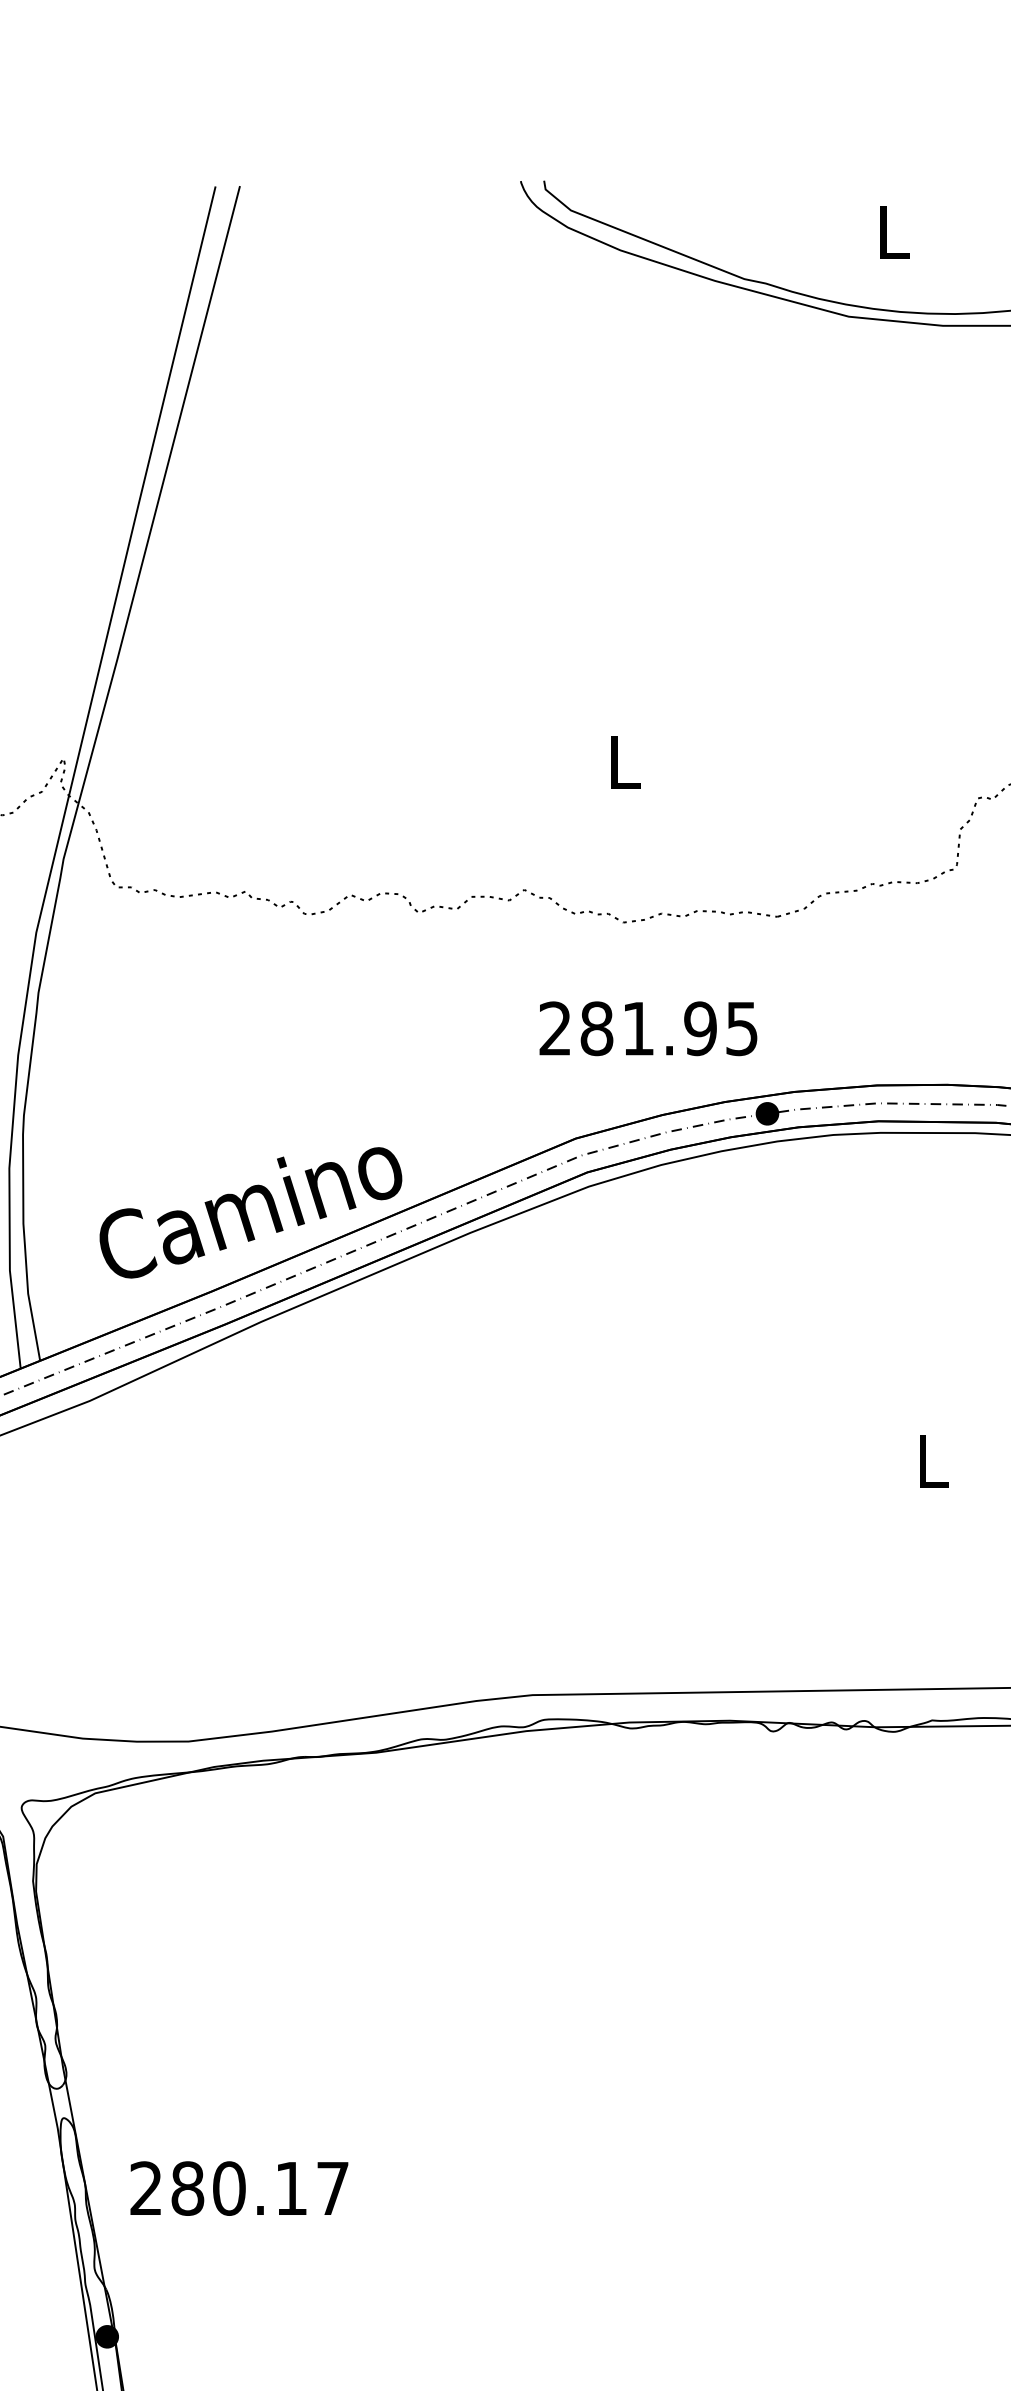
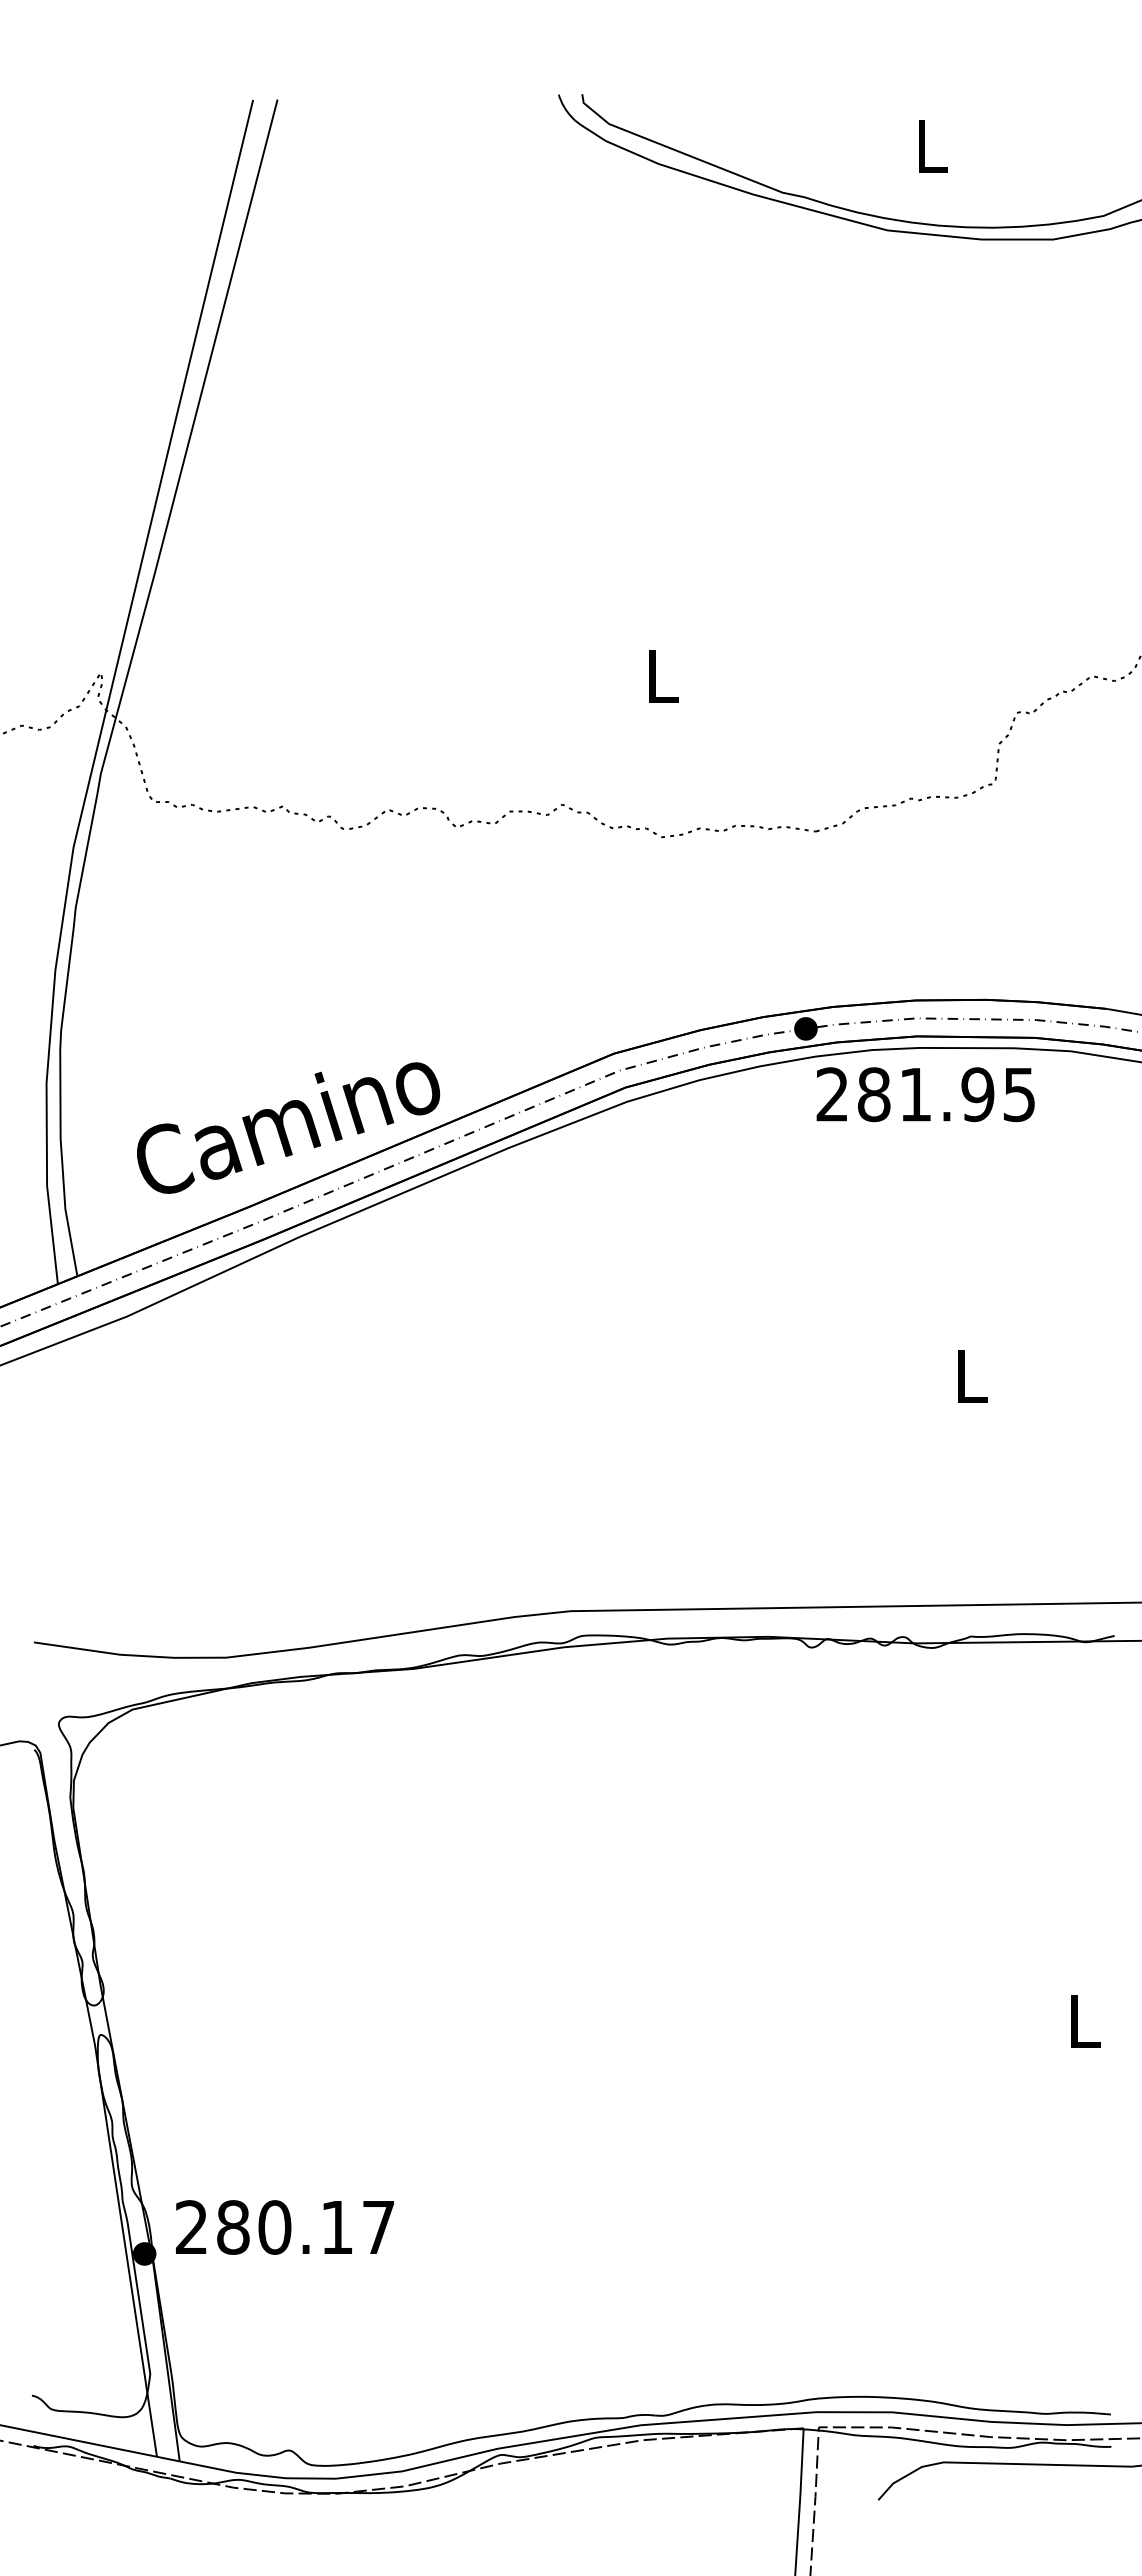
text: (648, 1028) -> (925, 1094), moved
text: (238, 2188) -> (284, 2227), moved

